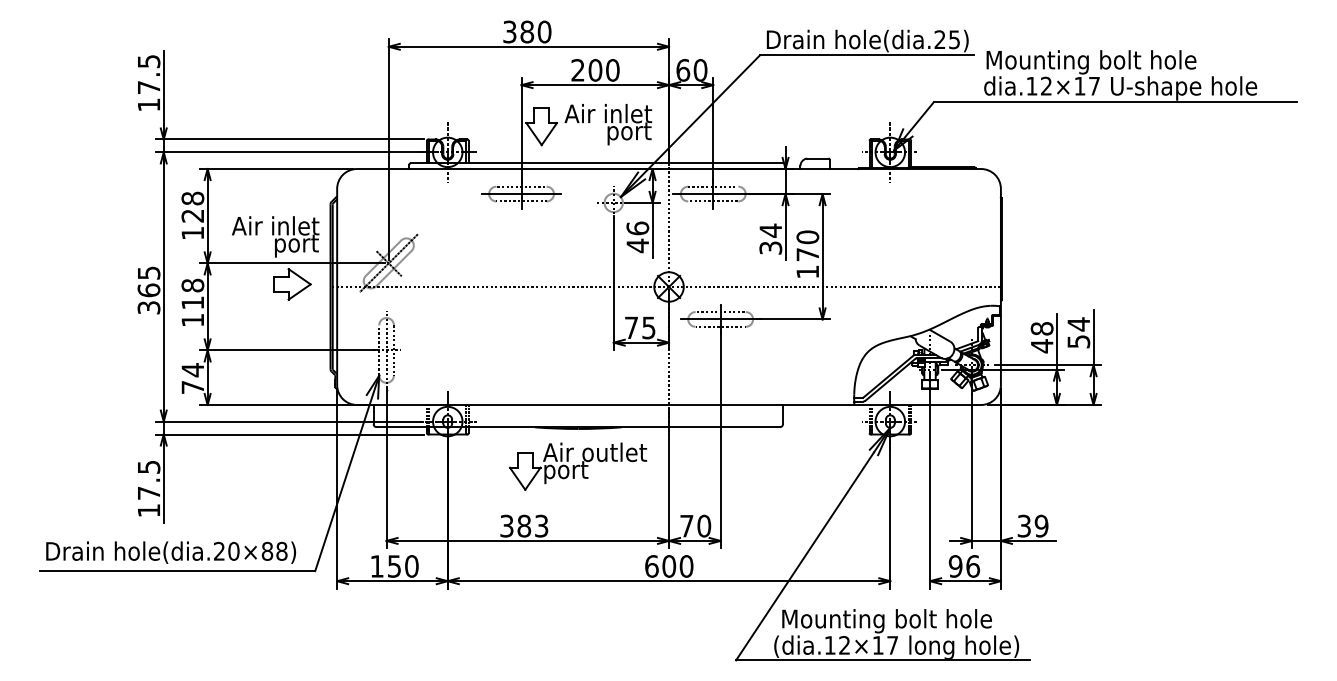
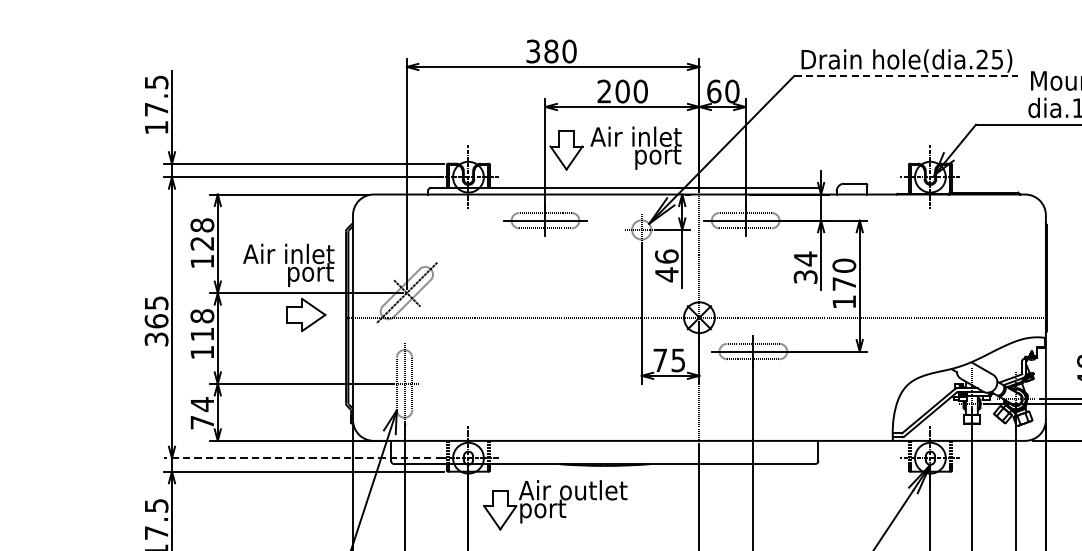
line: (867, 55) -> (906, 76), solid -> dashed
line: (289, 421) -> (303, 458), solid -> dashed
part: (577, 466) -> (554, 505), moved

